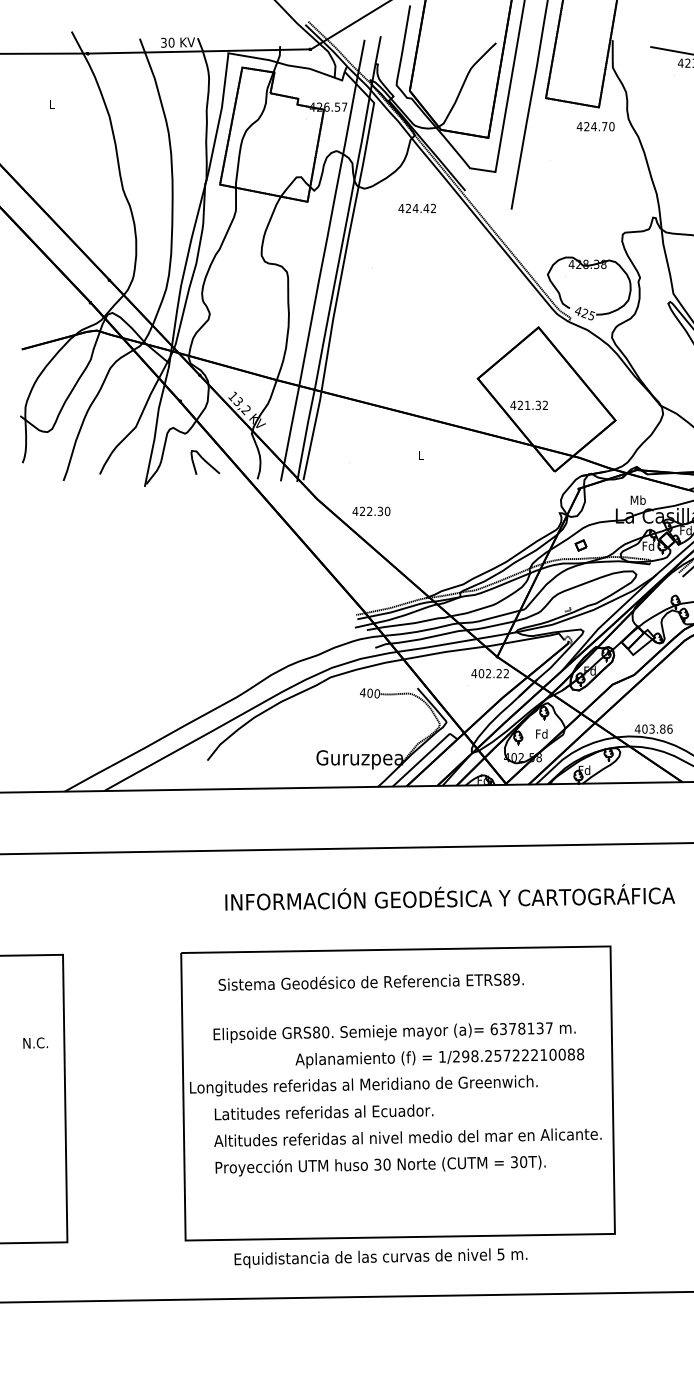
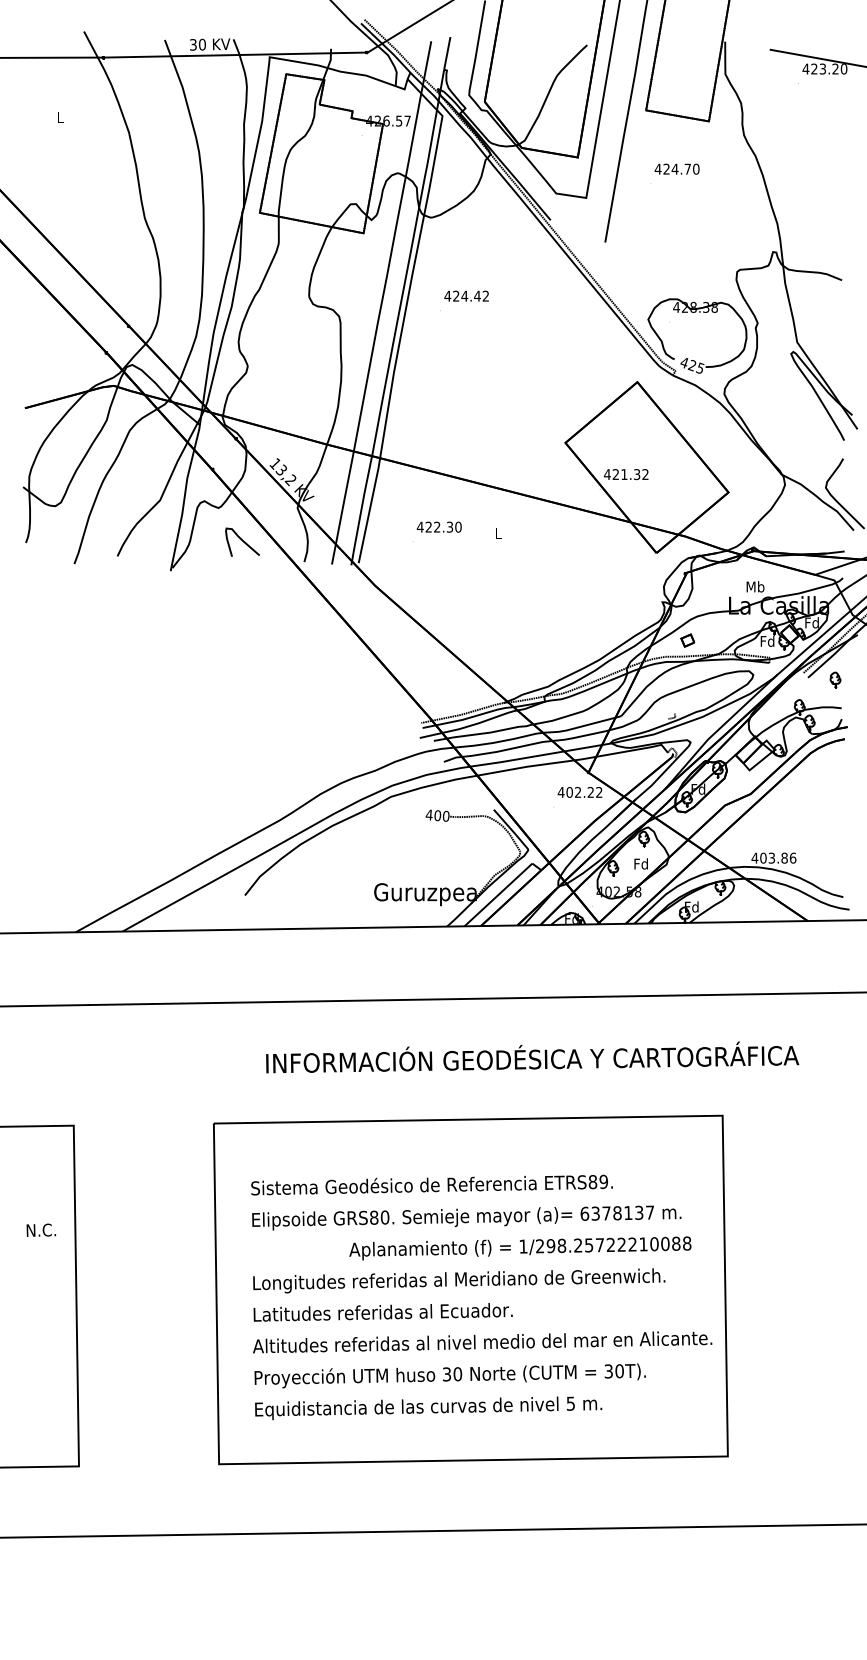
text: (595, 126) -> (676, 168), moved
text: (417, 207) -> (466, 295), moved
text: (370, 510) -> (438, 526), moved
text: (370, 981) -> (431, 1184), moved
text: (364, 1085) -> (459, 1280), moved
text: (380, 1258) -> (428, 1408), moved

